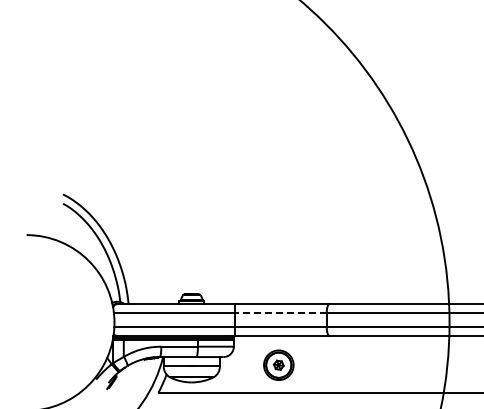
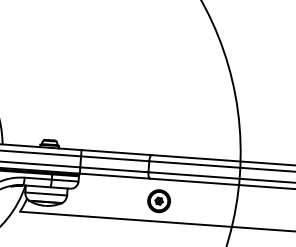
line: (280, 312) -> (114, 158), dashed -> solid
part: (278, 364) -> (158, 200), moved

